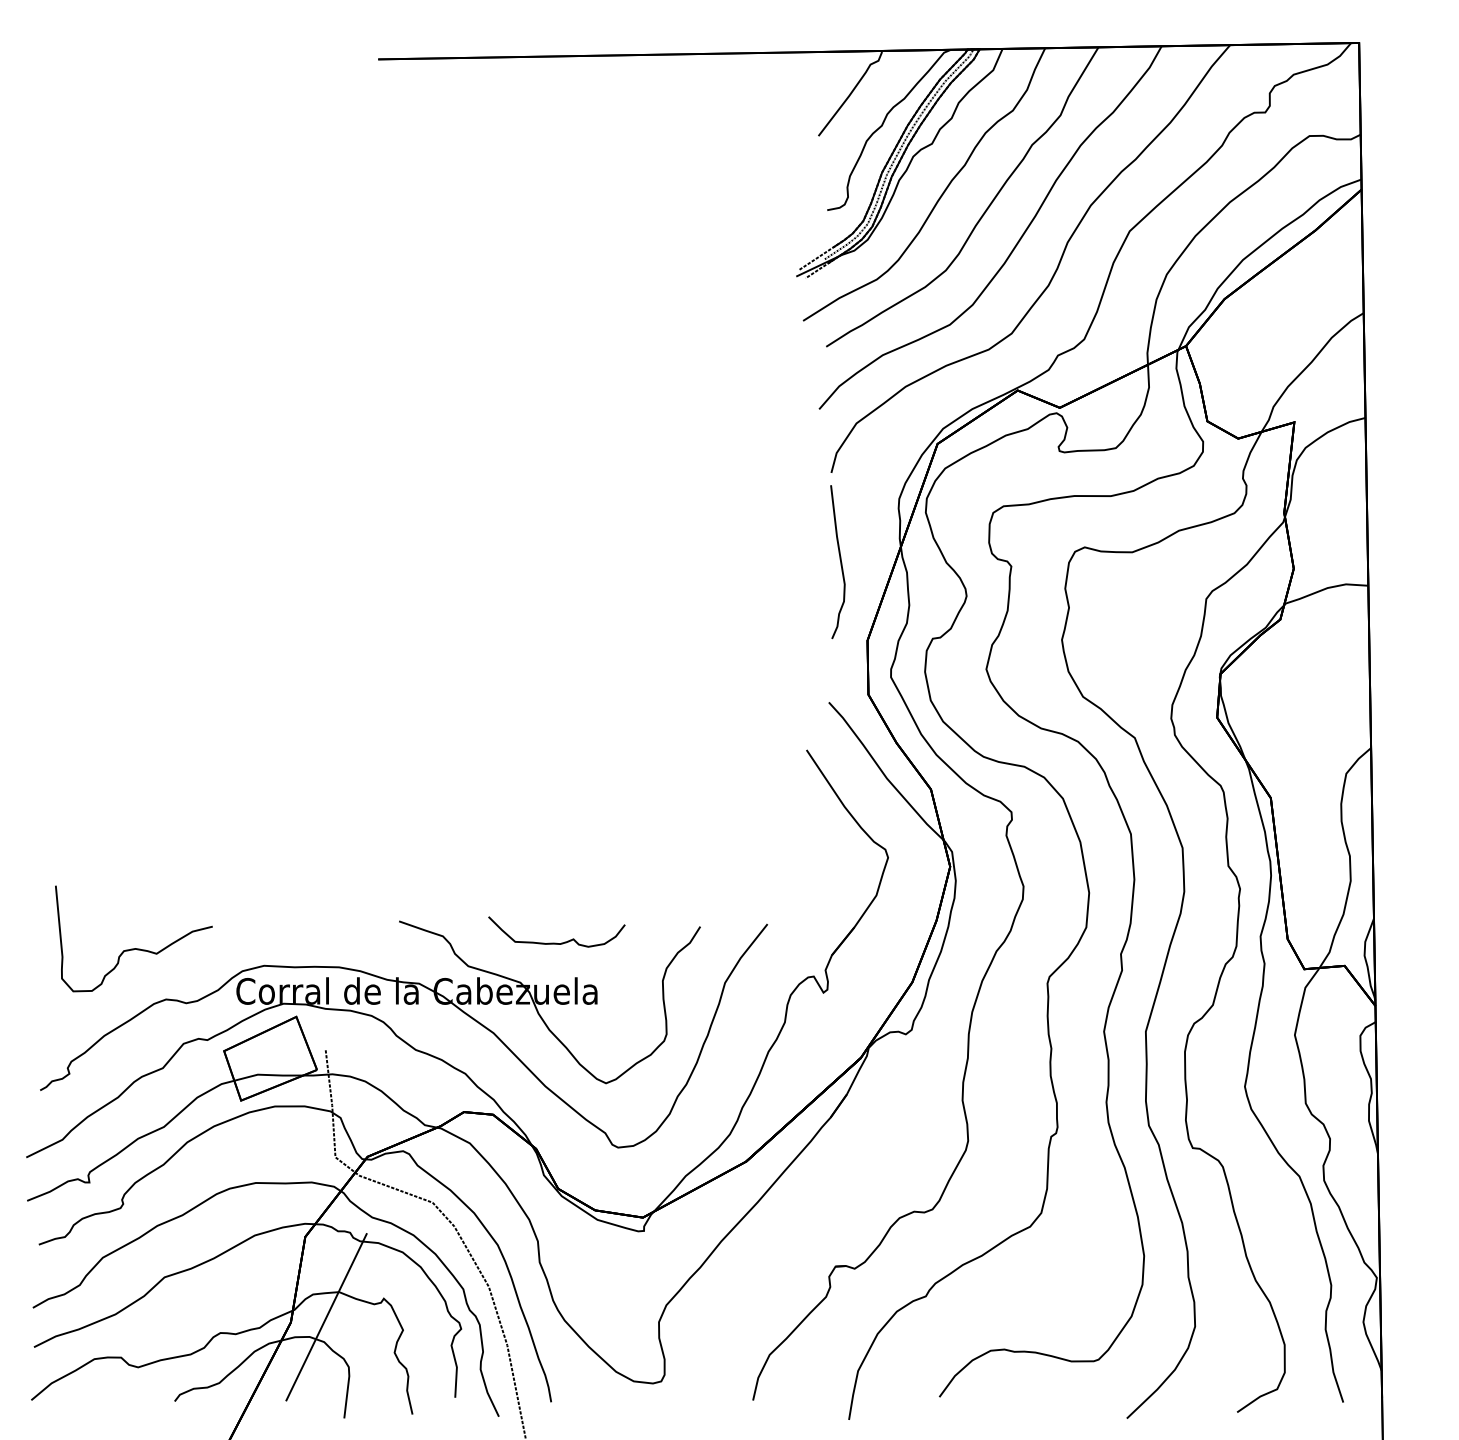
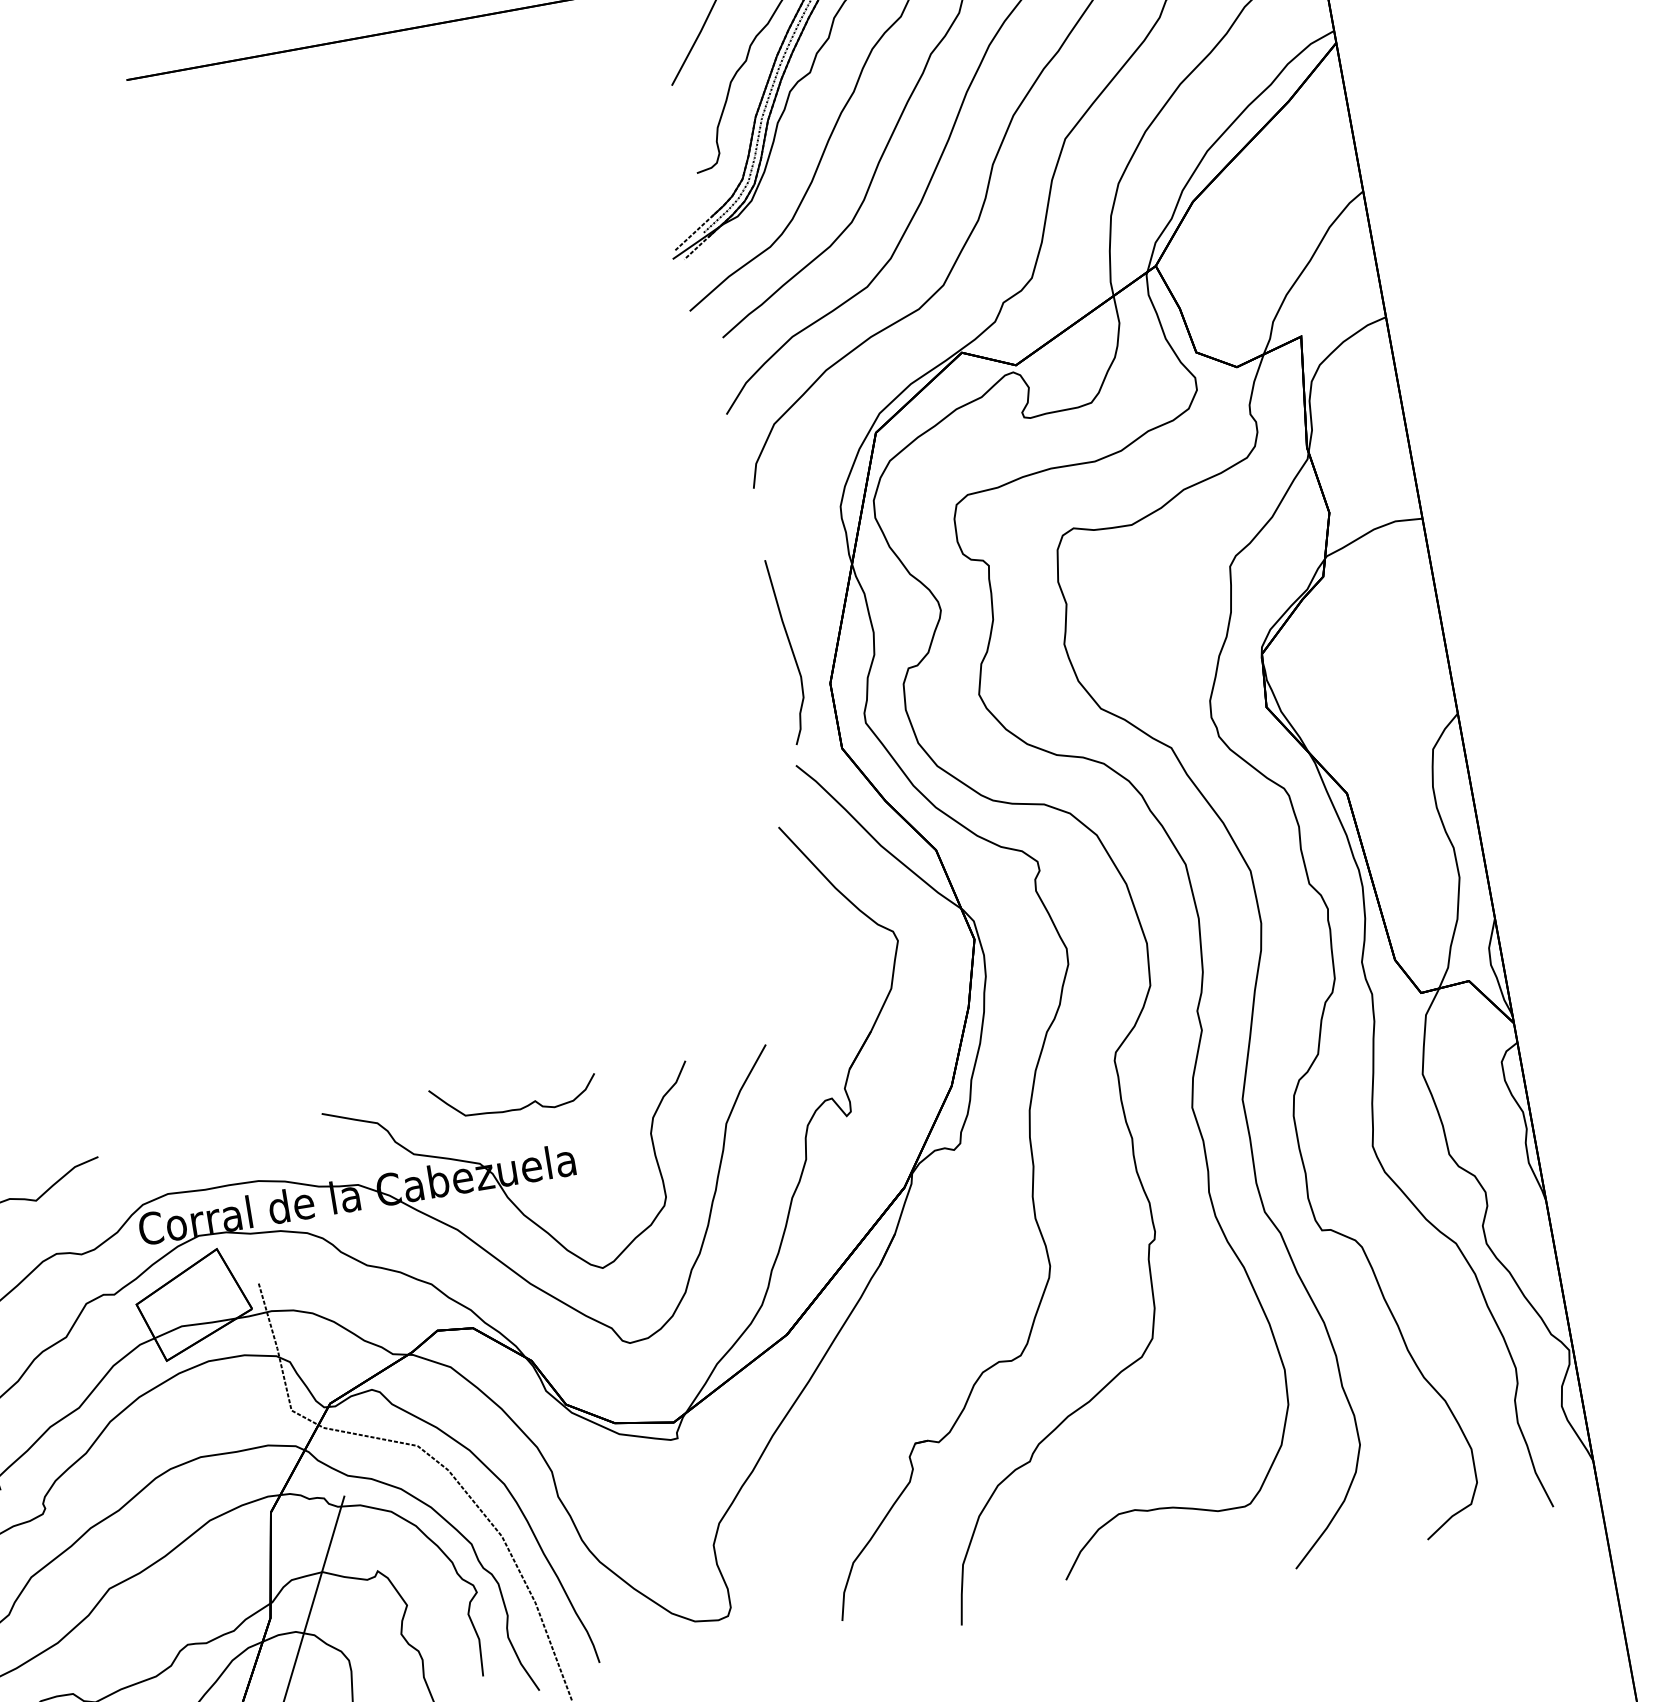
curve: (840, 562) -> (791, 651), moved

